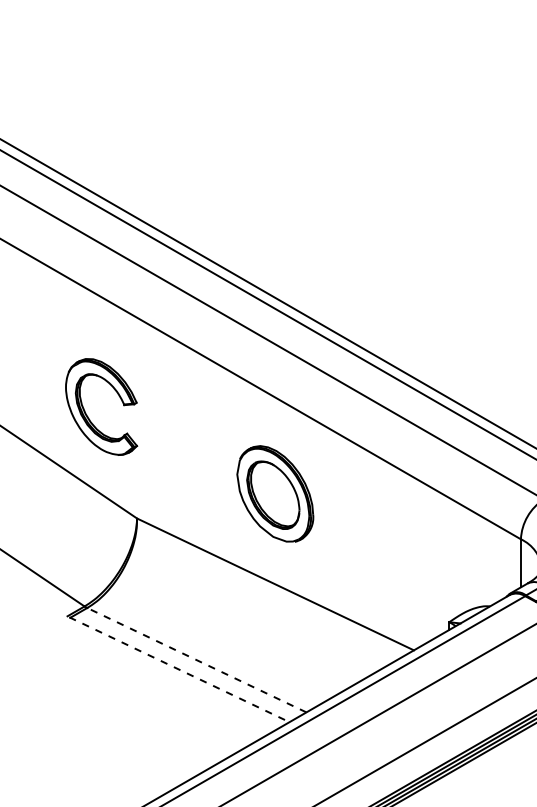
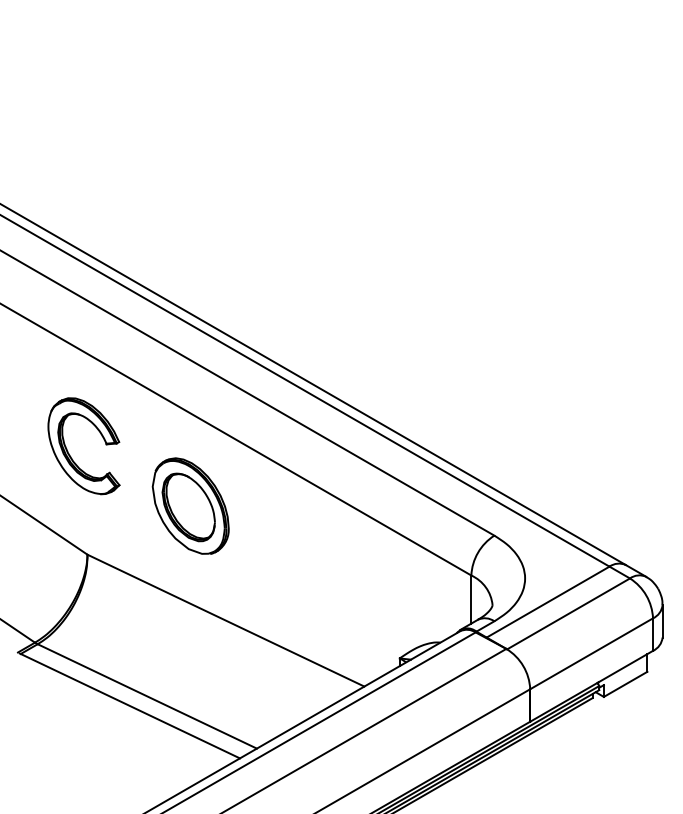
part: (89, 417) -> (71, 456), moved
part: (275, 493) -> (190, 505), moved
line: (196, 660) -> (146, 696), dashed -> solid
line: (179, 669) -> (129, 705), dashed -> solid

